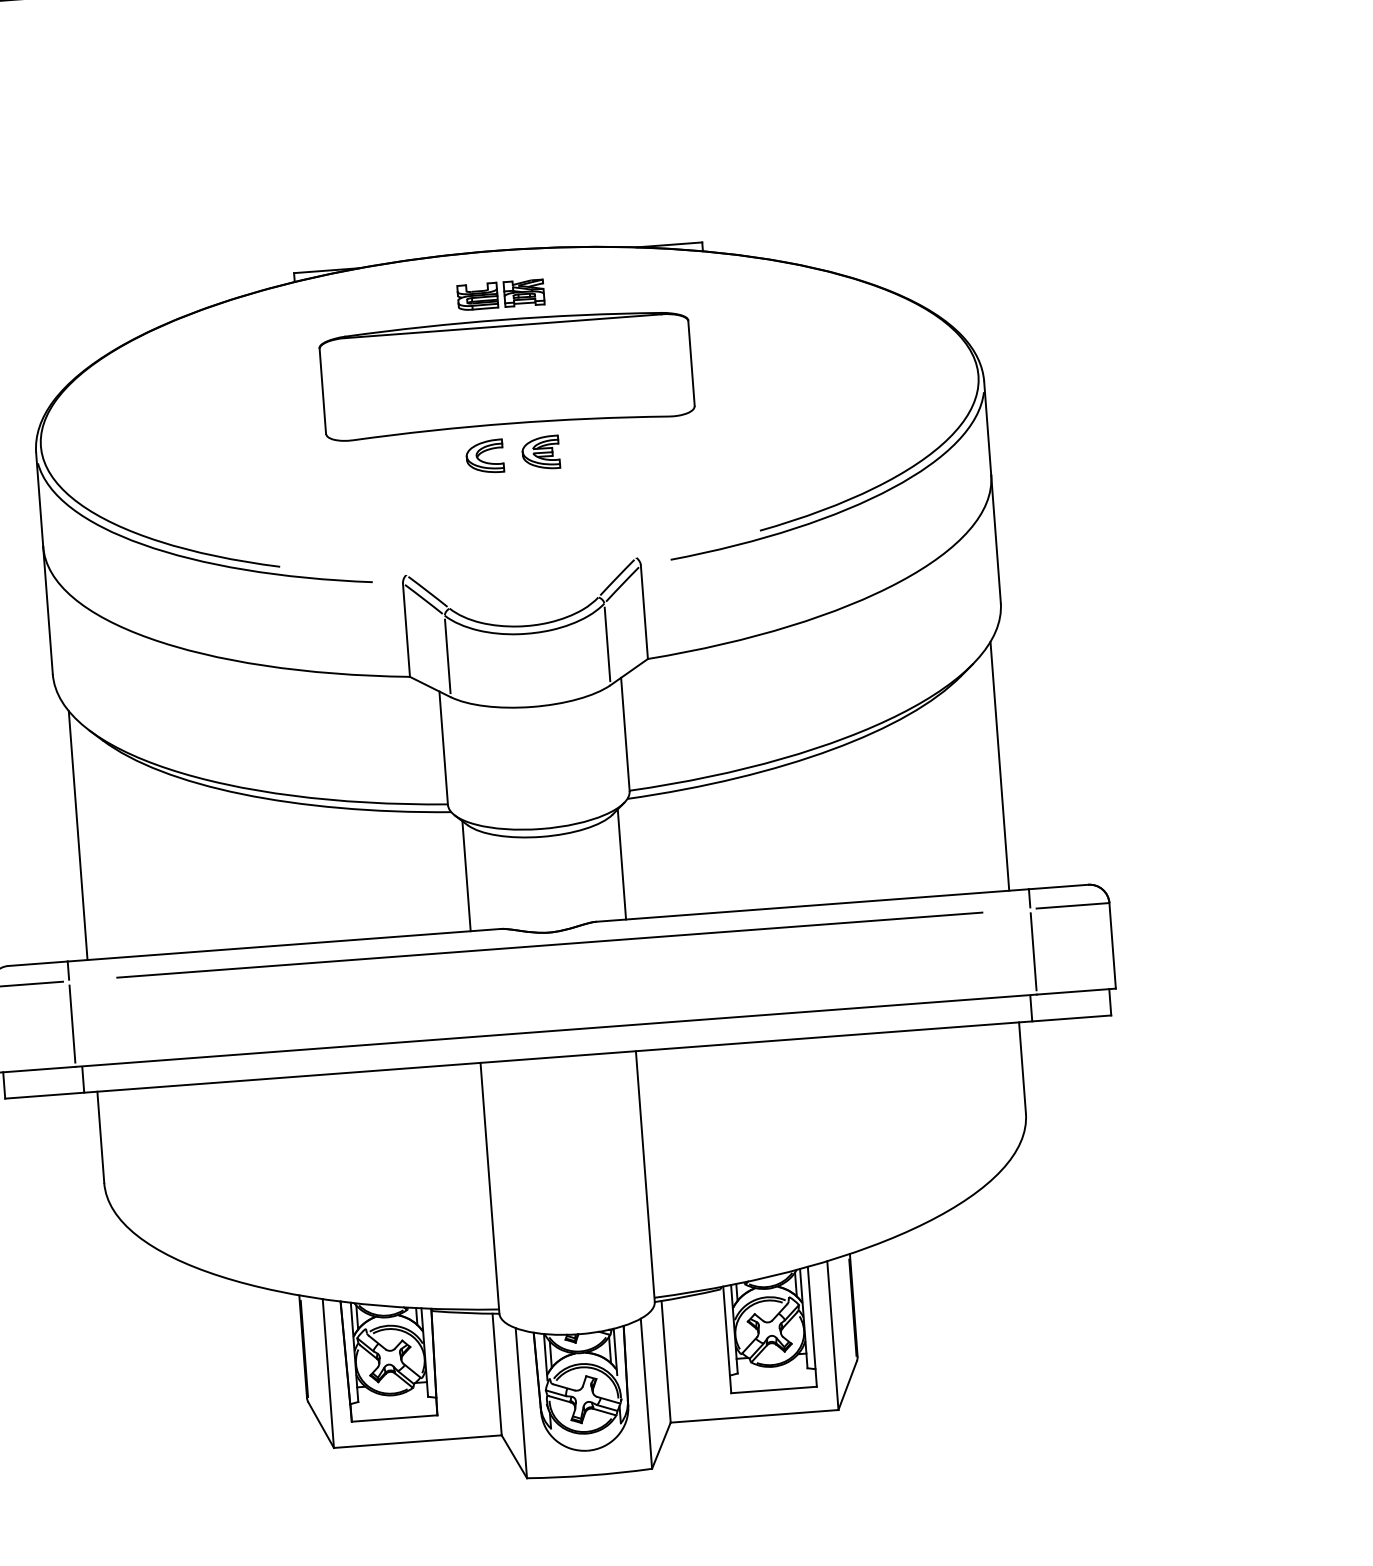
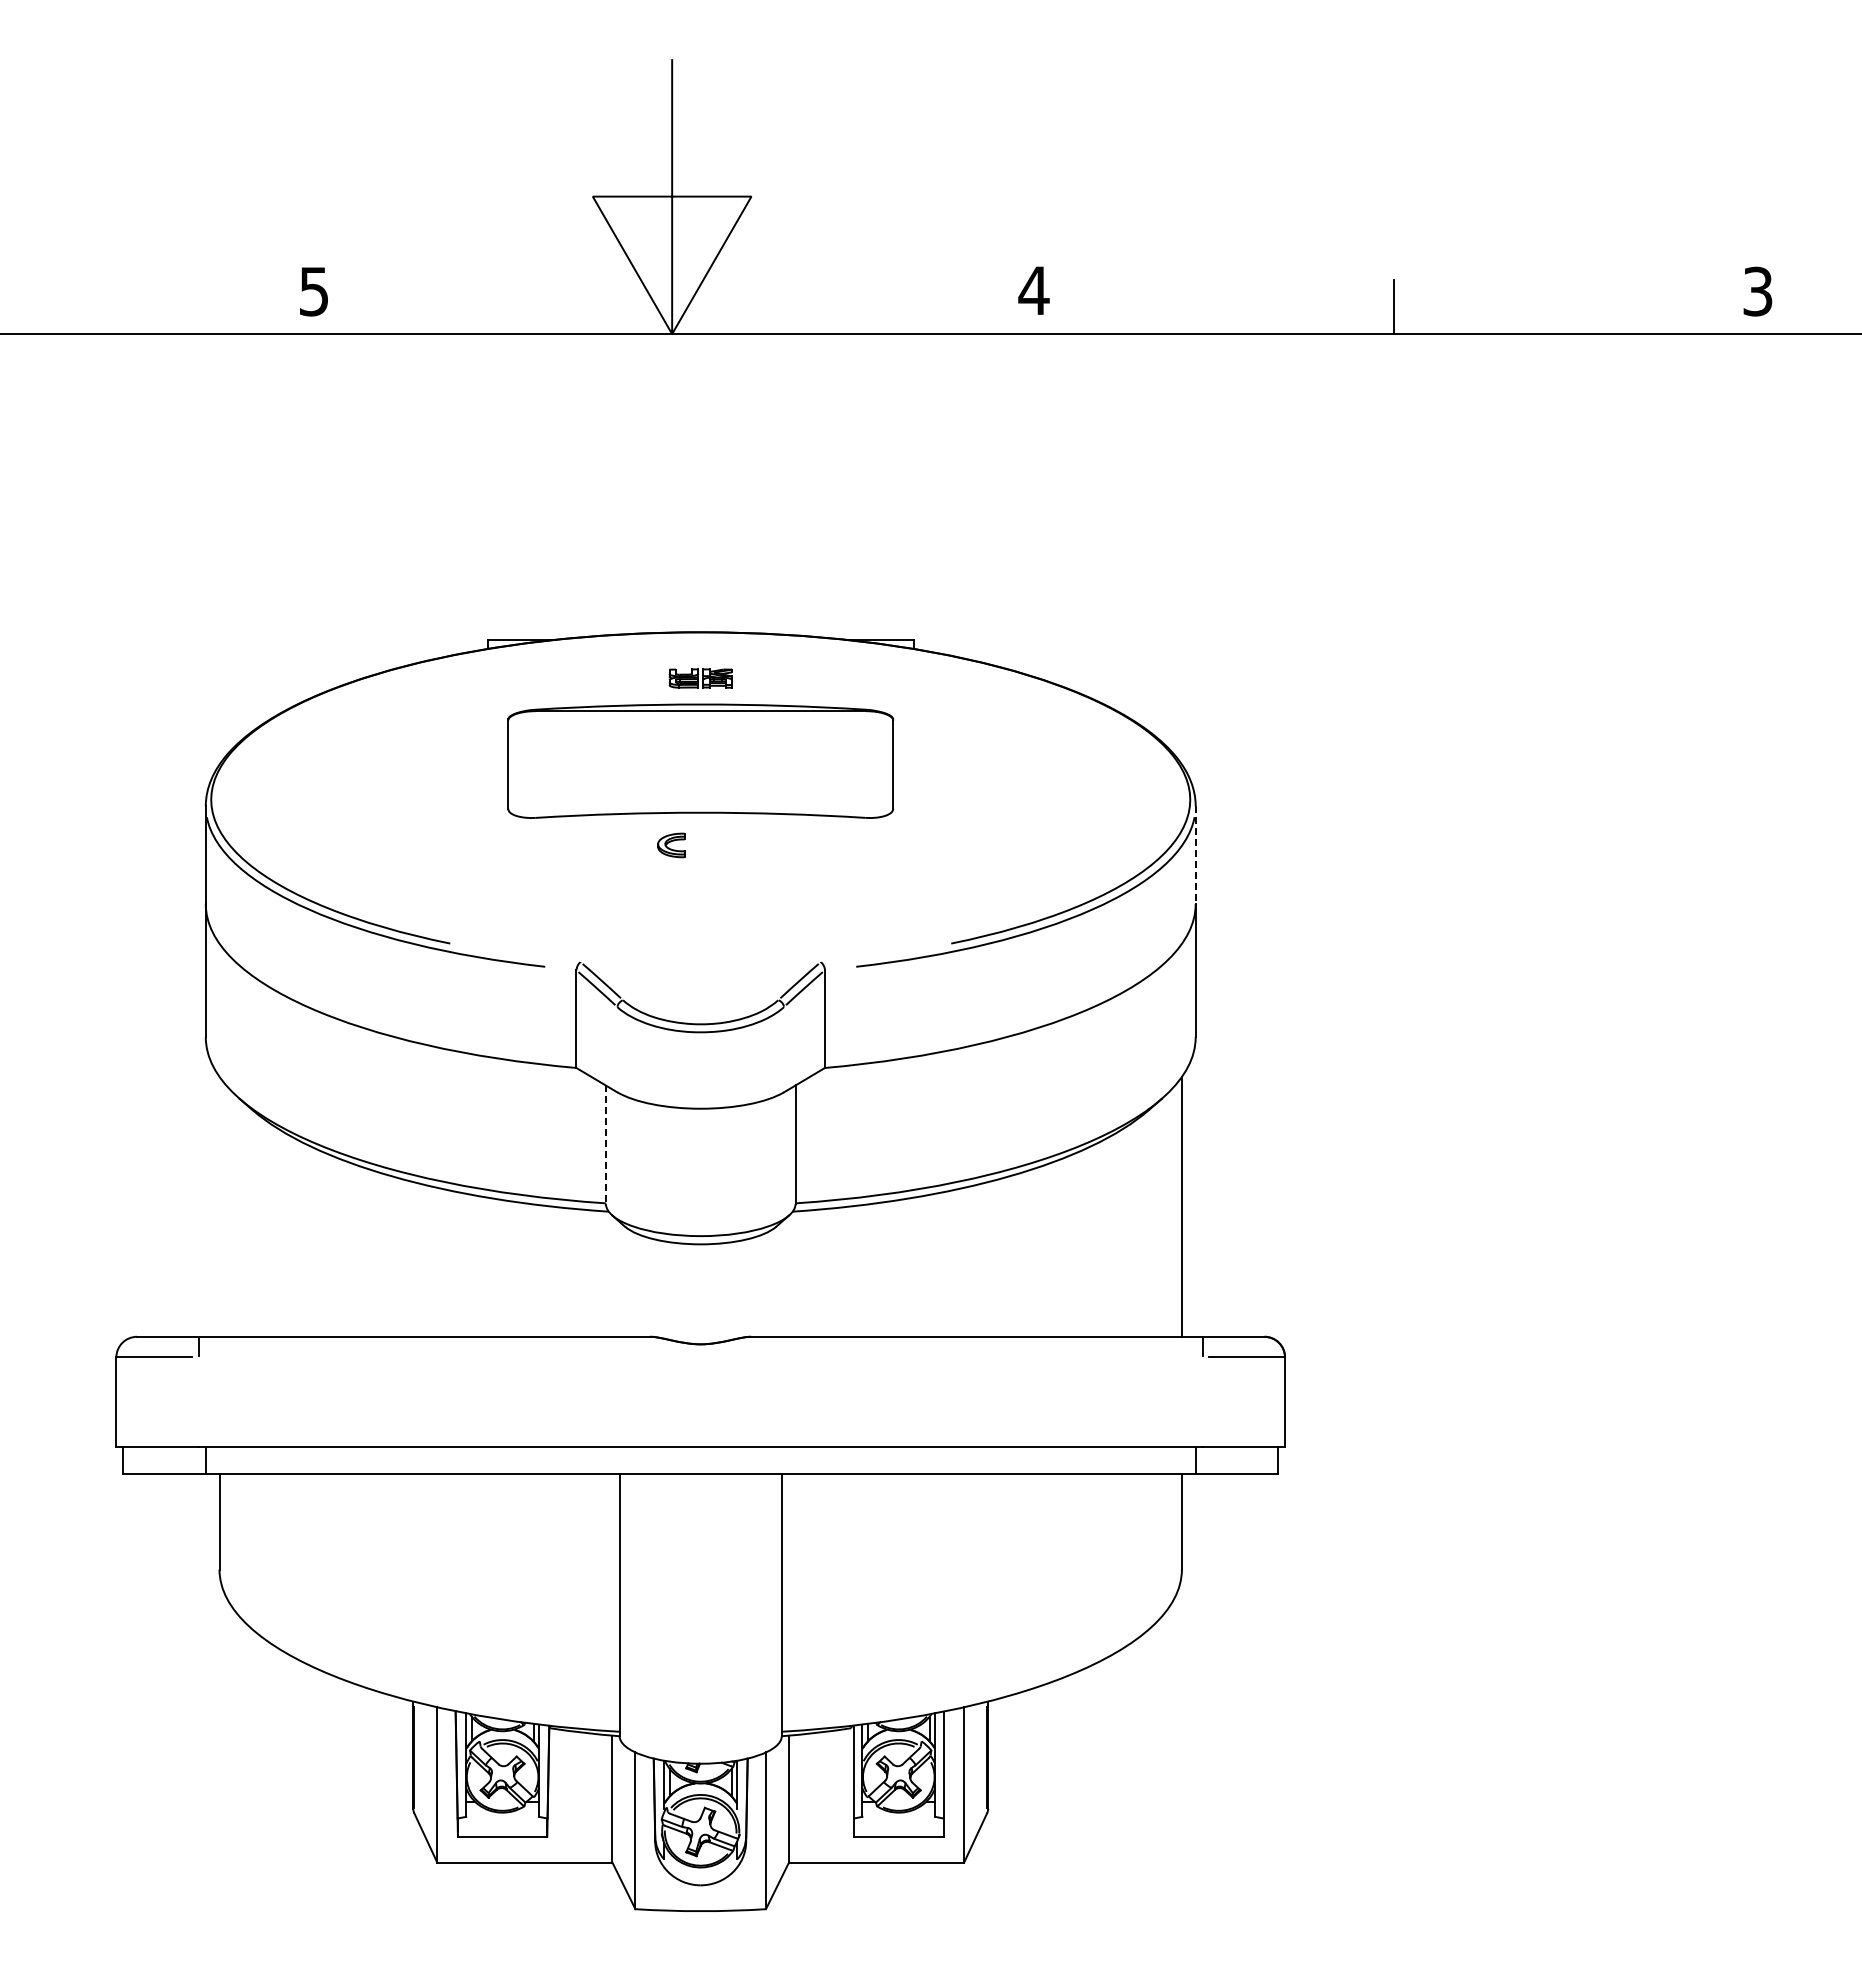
part: (500, 294) -> (700, 678), size x0.7
line: (987, 428) -> (1195, 855), solid -> dashed
part: (540, 452) -> (729, 845), removed
part: (484, 457) -> (670, 845), size x0.7
line: (607, 644) -> (784, 1049), removed
line: (447, 656) -> (617, 1049), removed
line: (443, 749) -> (605, 1145), solid -> dashed
line: (78, 835) -> (219, 1206), removed
line: (621, 863) -> (781, 1278), removed
line: (466, 875) -> (619, 1278), removed
line: (549, 945) -> (700, 1357), removed
line: (1033, 951) -> (1202, 1401), removed
line: (72, 1023) -> (198, 1401), removed

